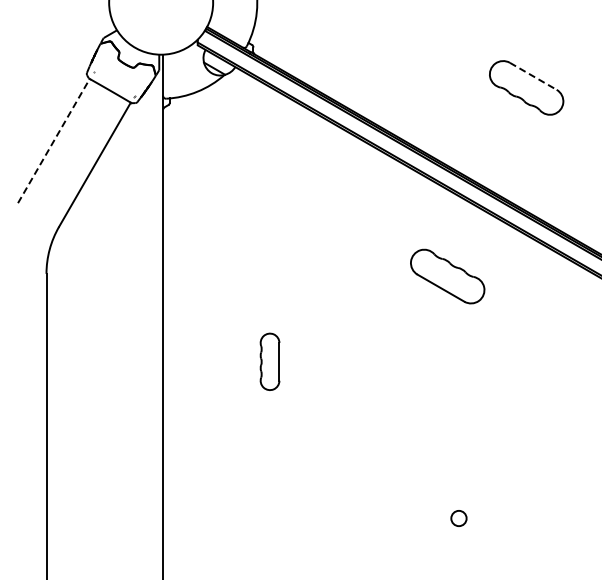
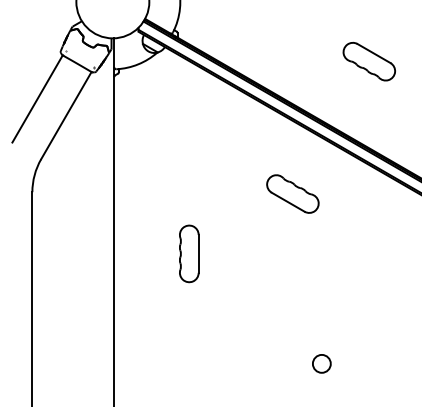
line: (533, 76) -> (374, 53), dashed -> solid
line: (53, 141) -> (37, 99), dashed -> solid
part: (447, 276) -> (292, 194), moved
part: (269, 361) -> (188, 253), size x1.43
circle: (458, 518) -> (321, 363), size x1.67

